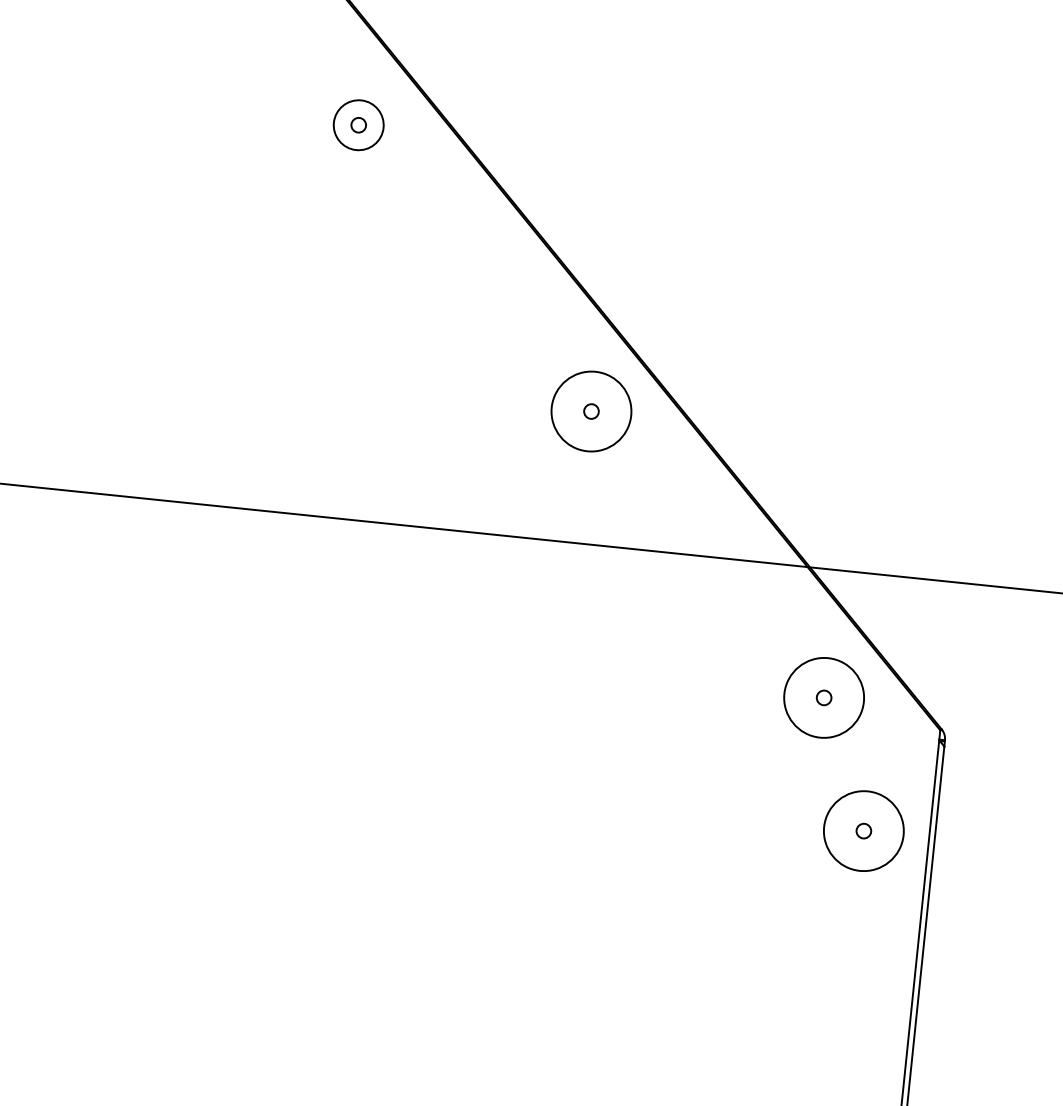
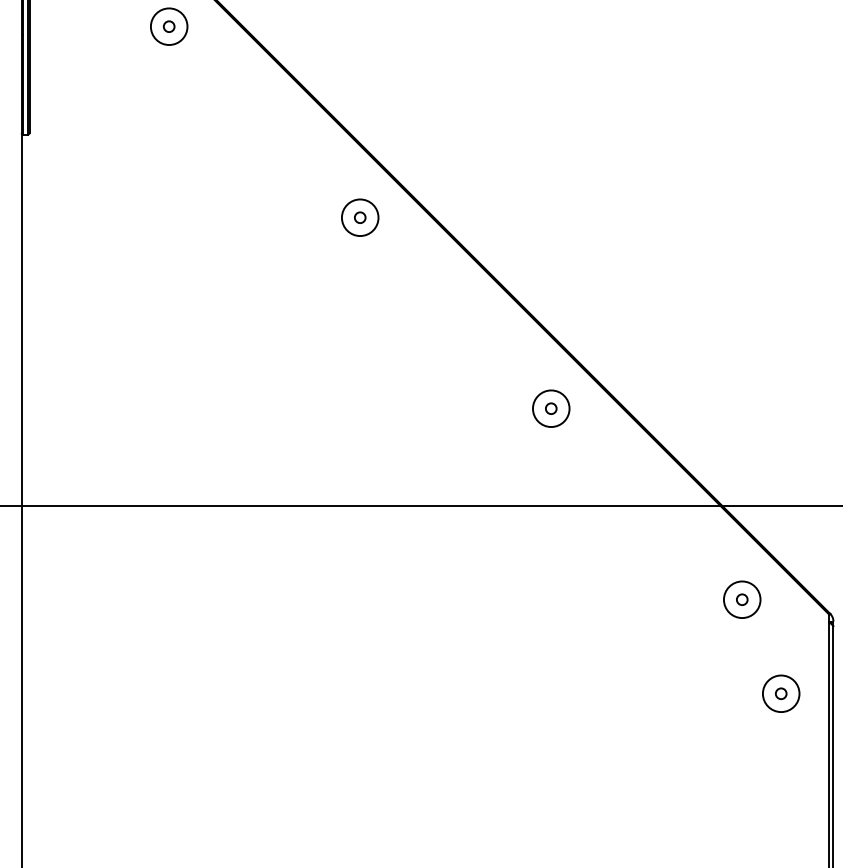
circle: (590, 411) -> (550, 408), size x0.62
circle: (823, 697) -> (741, 599), size x0.62
circle: (862, 830) -> (780, 693), size x0.62

